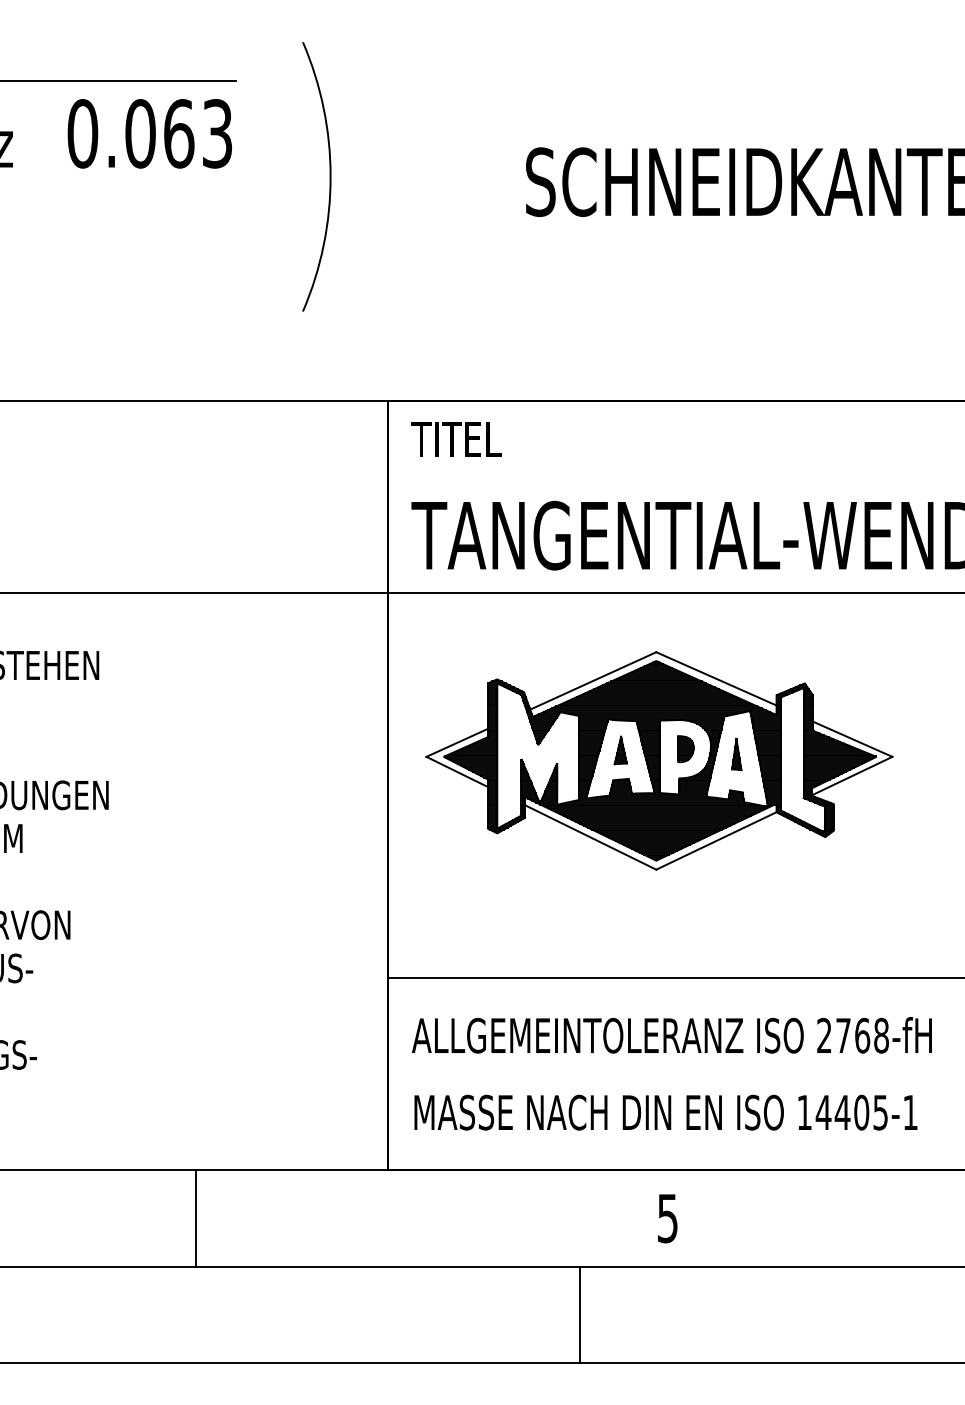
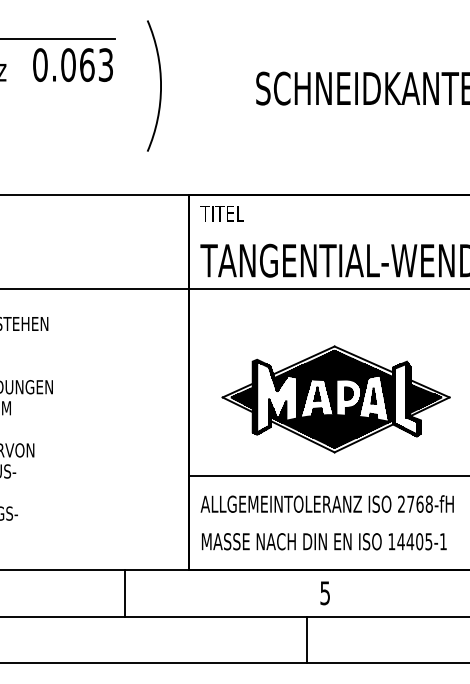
part: (658, 761) -> (335, 399), moved
line: (196, 1216) -> (125, 592), moved
line: (580, 1313) -> (306, 639), moved

